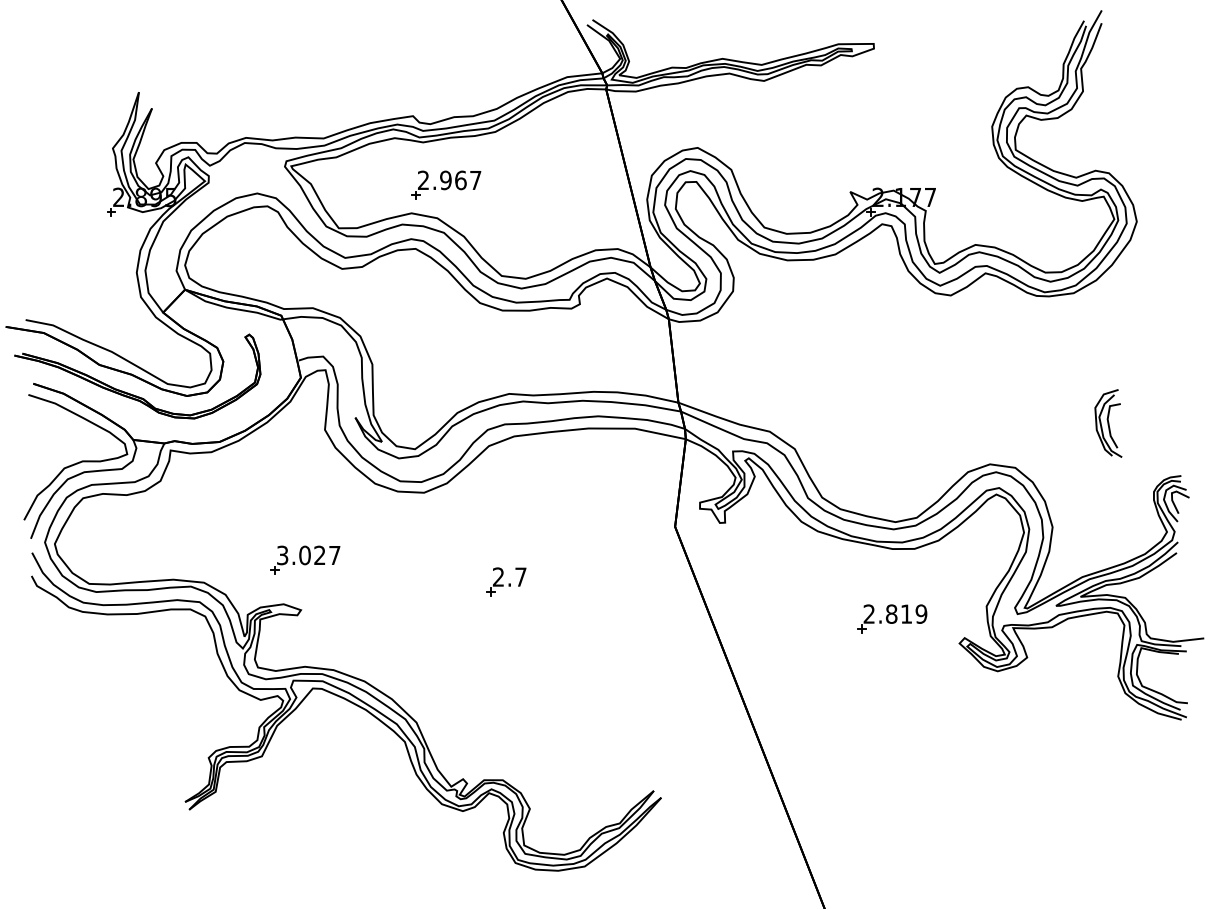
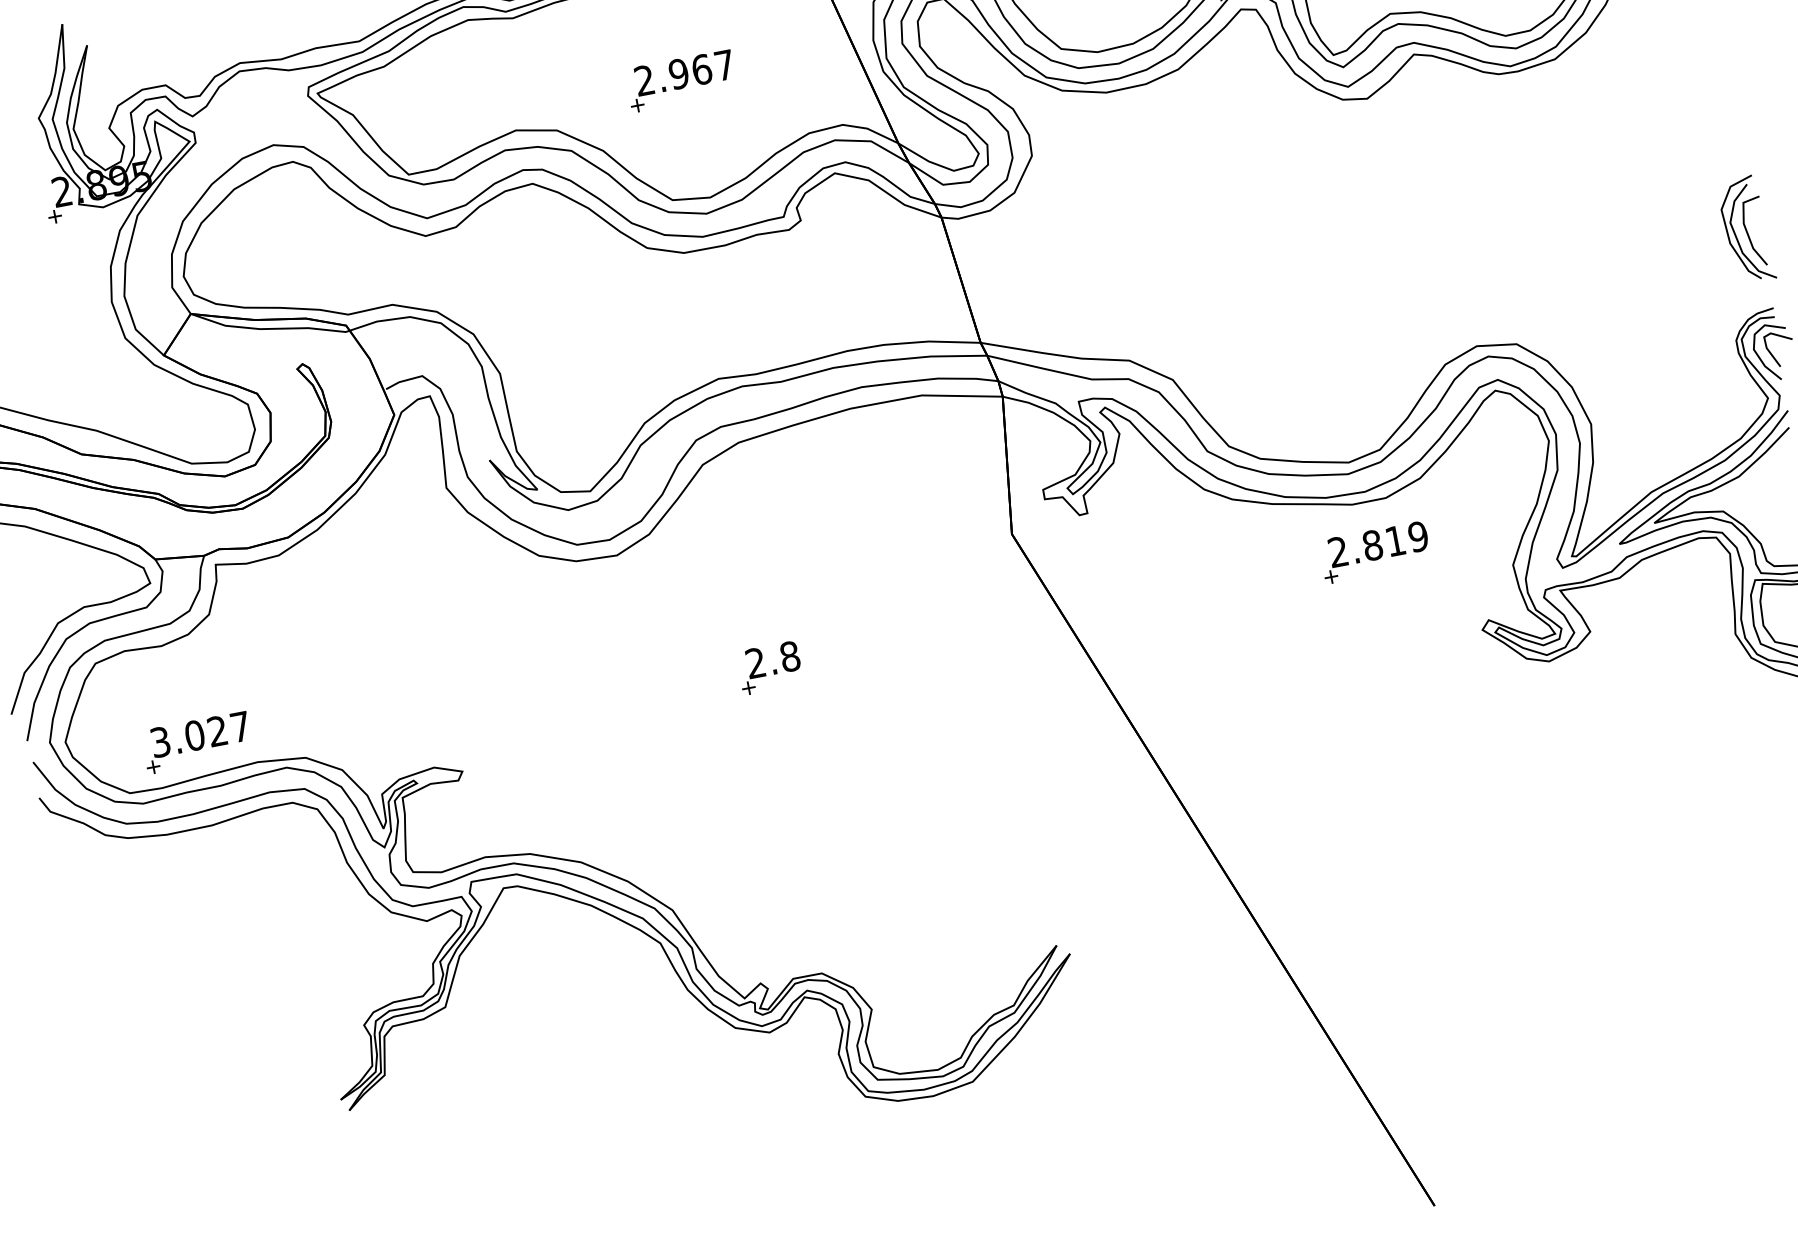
part: (446, 184) -> (681, 80), moved
part: (1108, 423) -> (1746, 229), moved
part: (305, 559) -> (196, 741), moved
text: (520, 576) -> (789, 655), 2.7 -> 2.8
part: (892, 618) -> (1375, 551), moved

